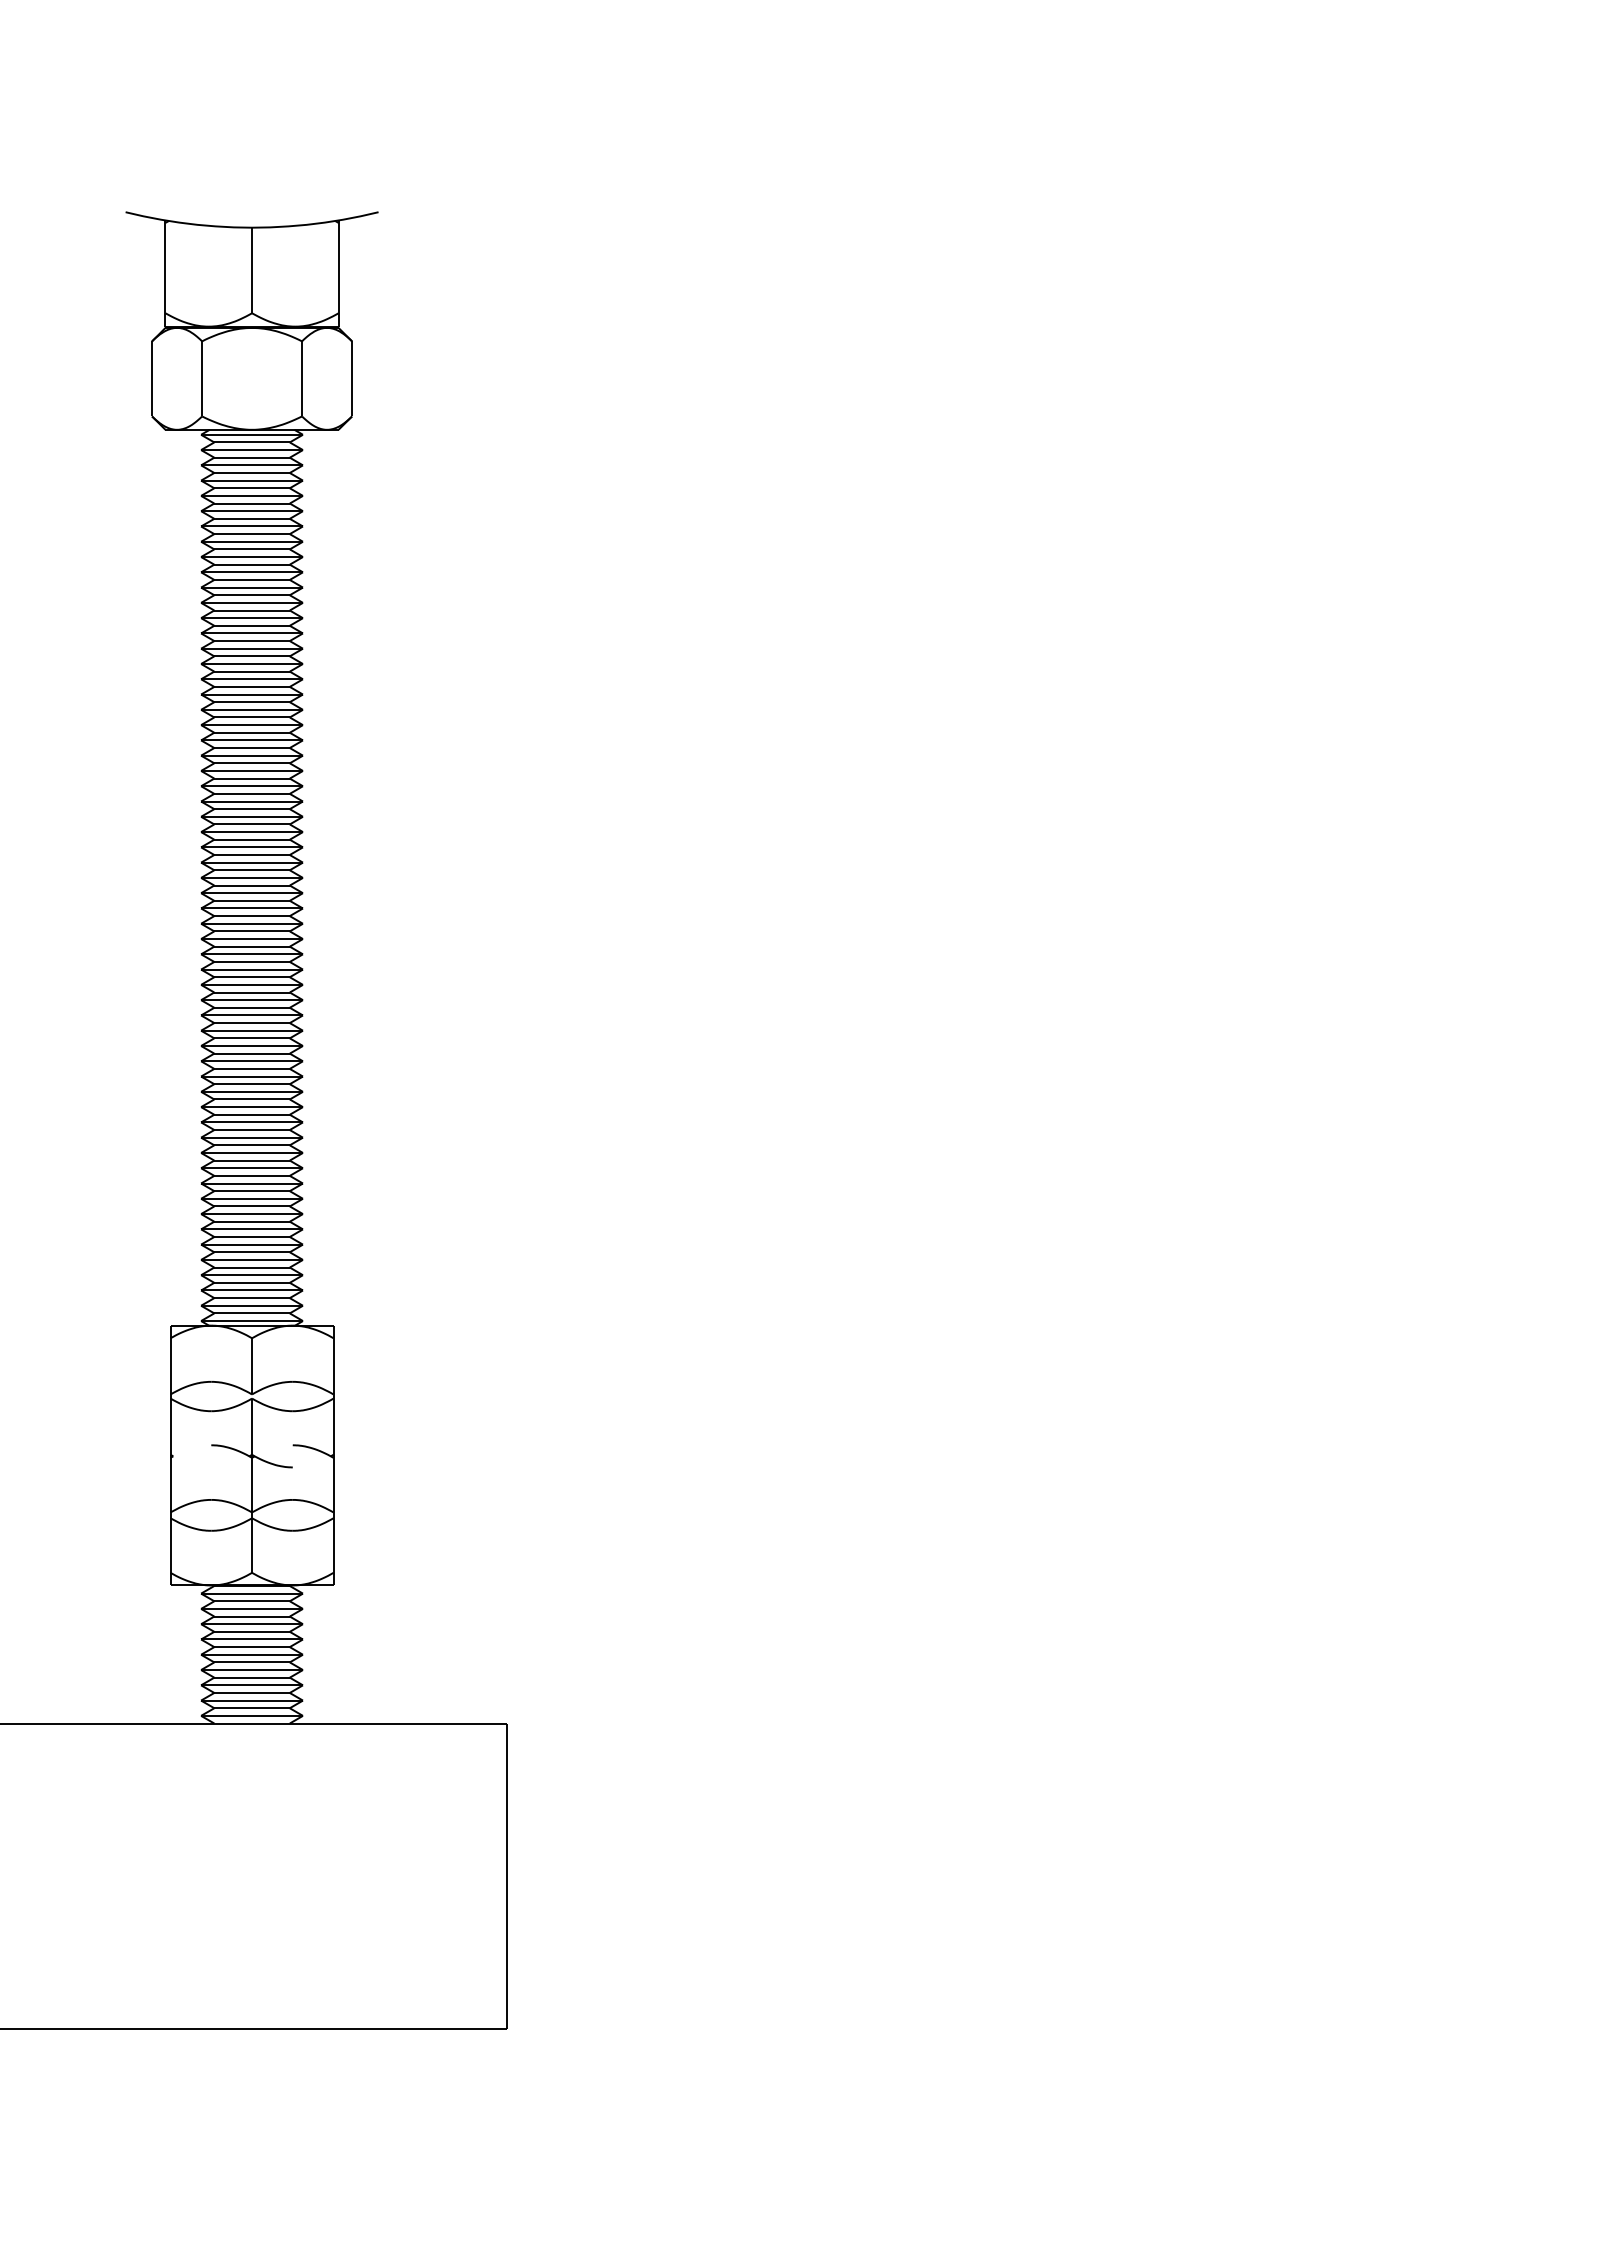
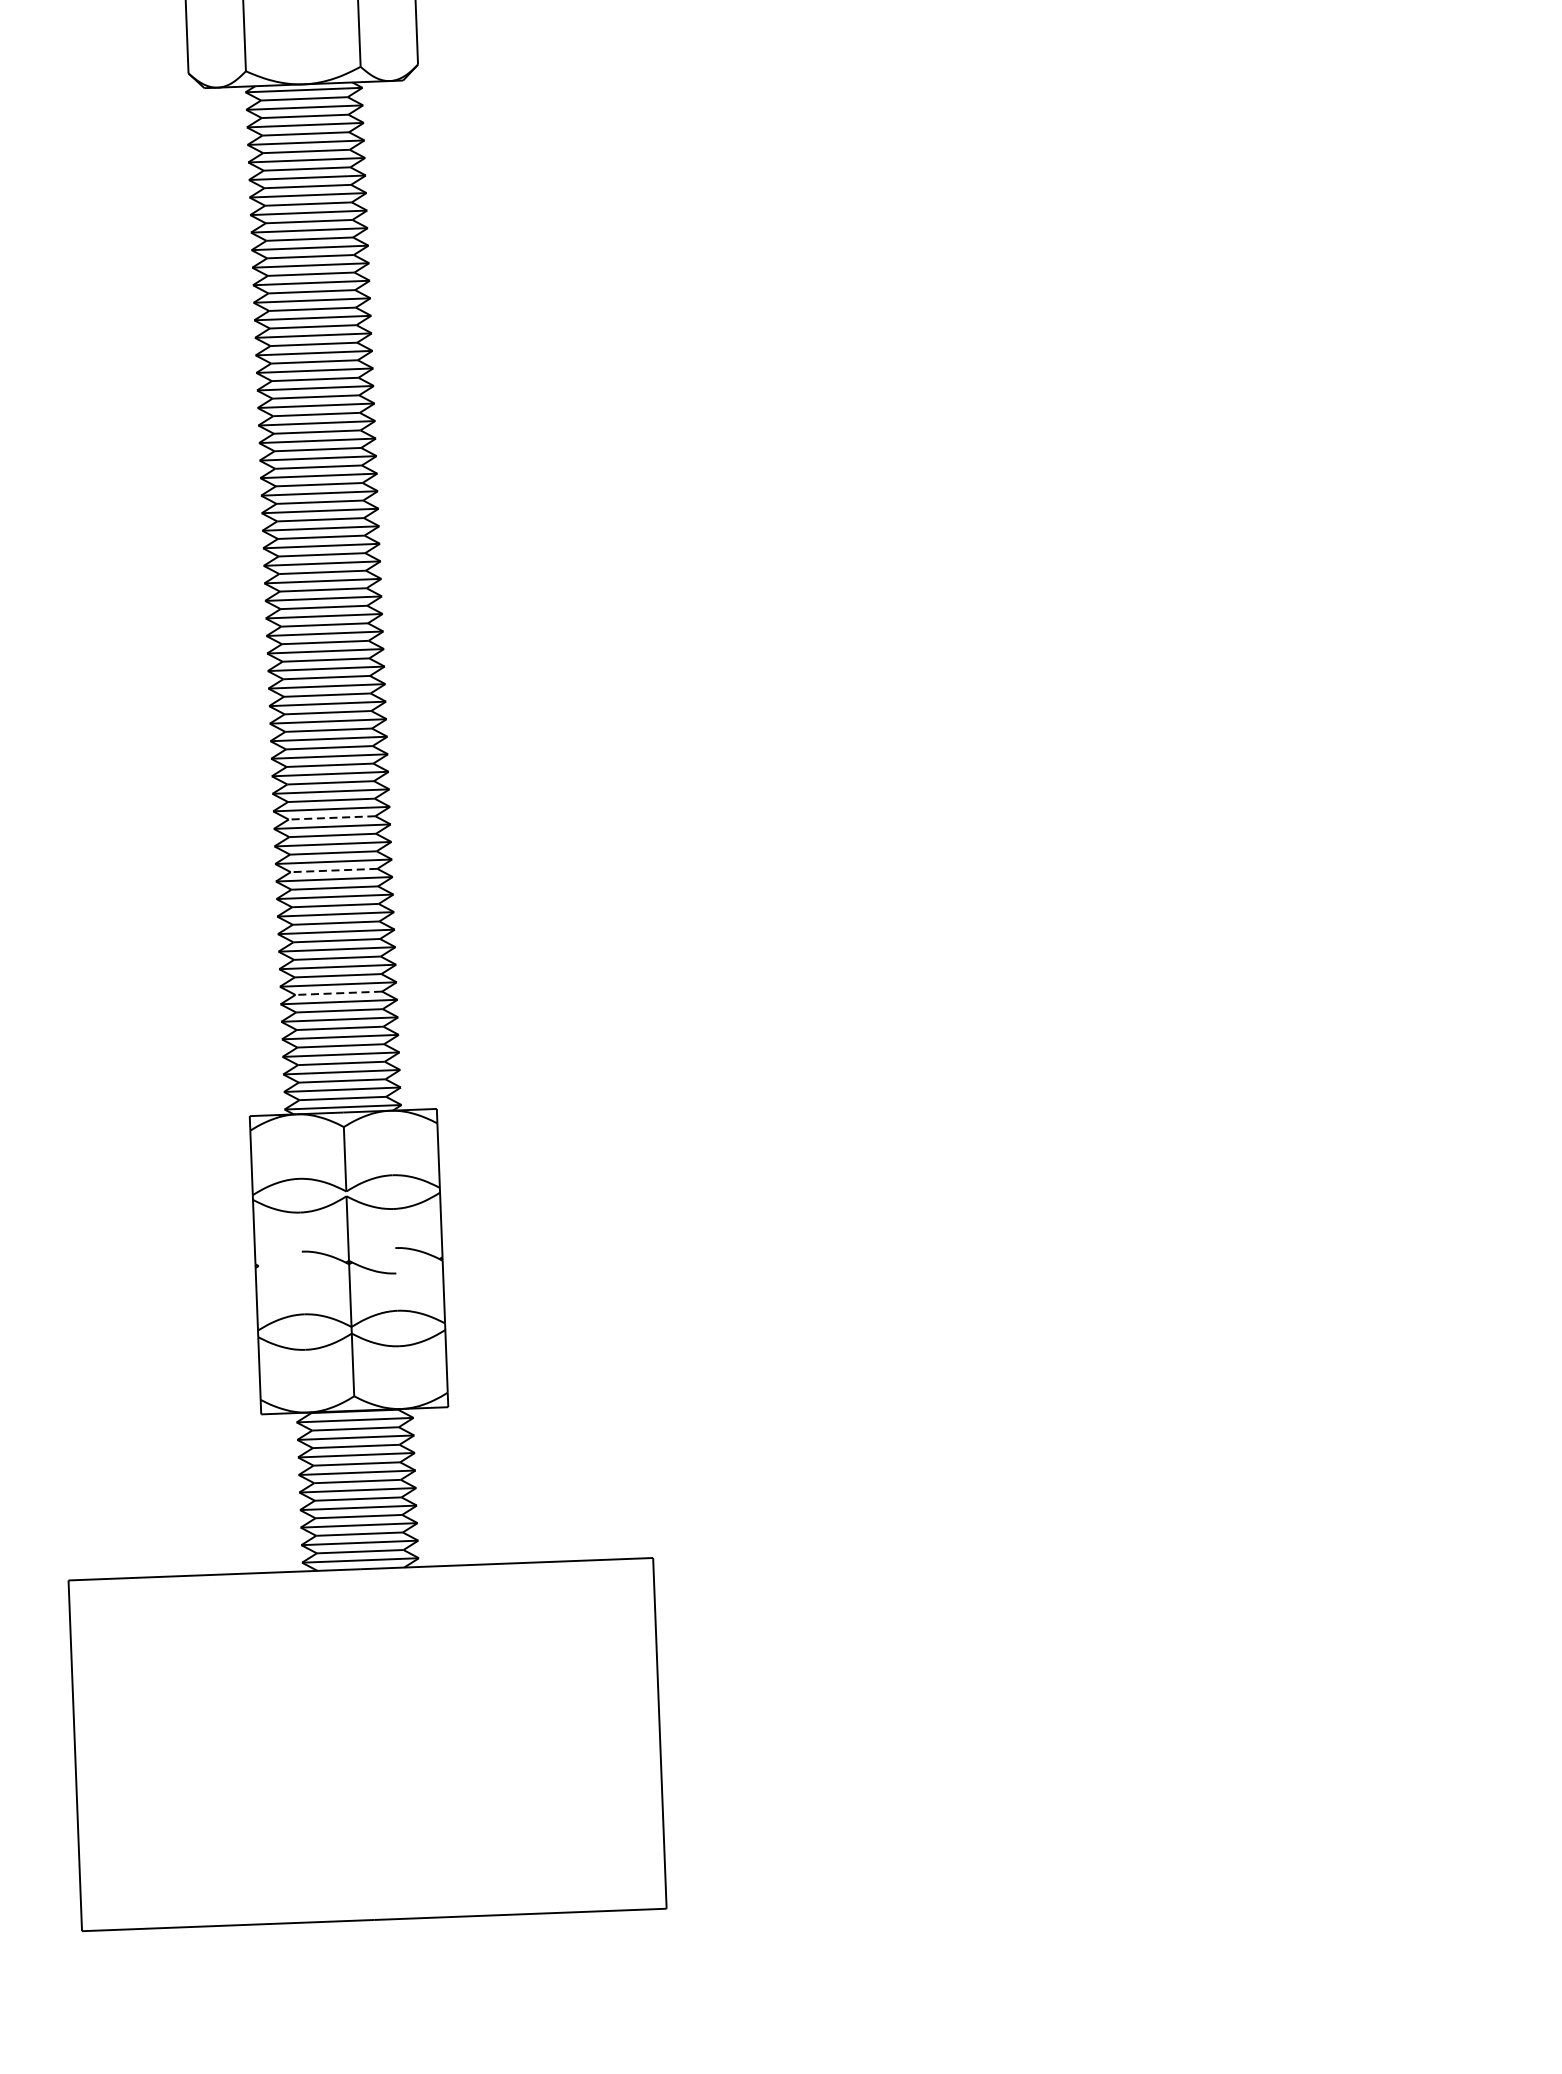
line: (252, 1068) -> (332, 817), solid -> dashed
line: (252, 1114) -> (334, 870), solid -> dashed
line: (252, 1221) -> (339, 993), solid -> dashed

